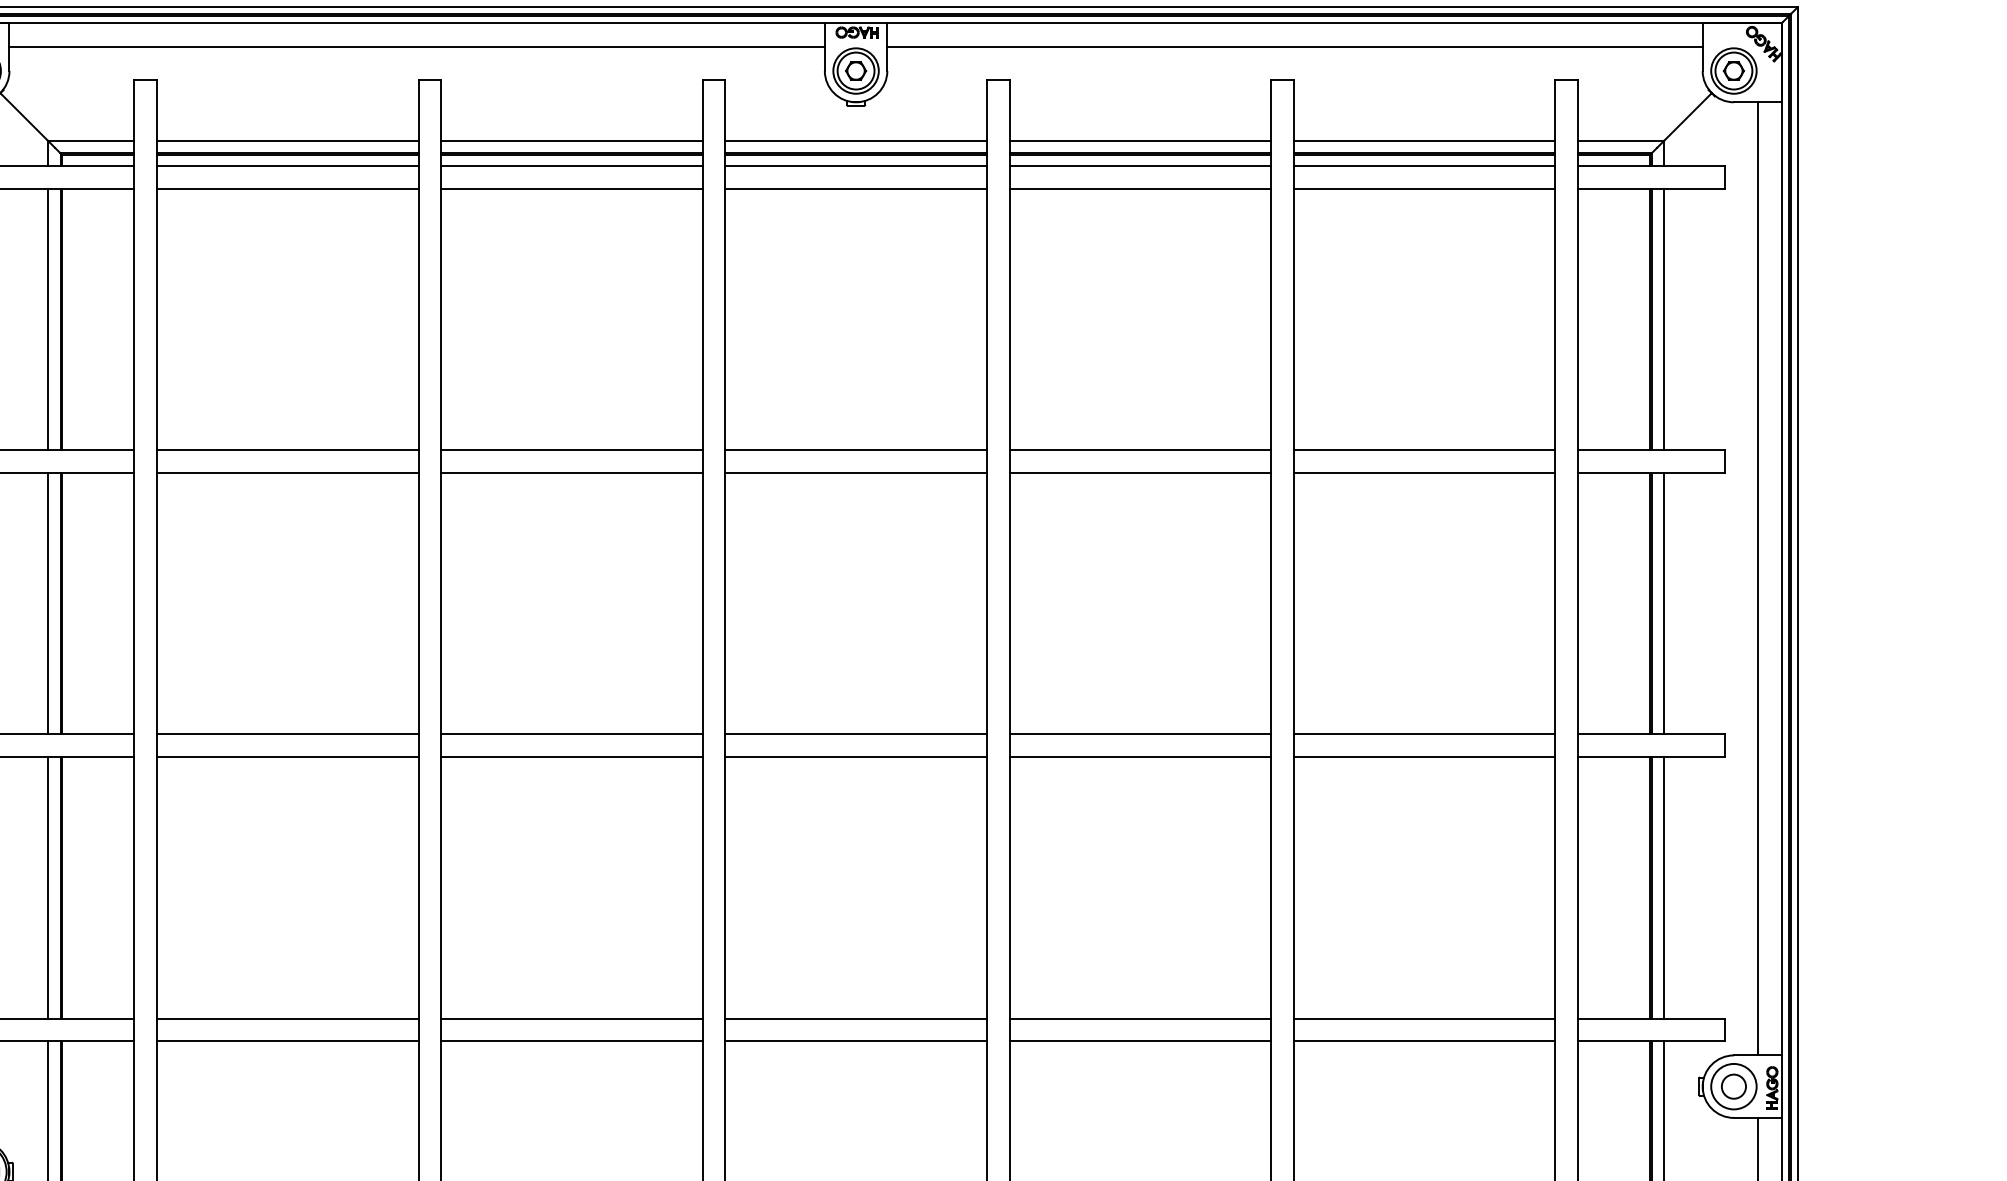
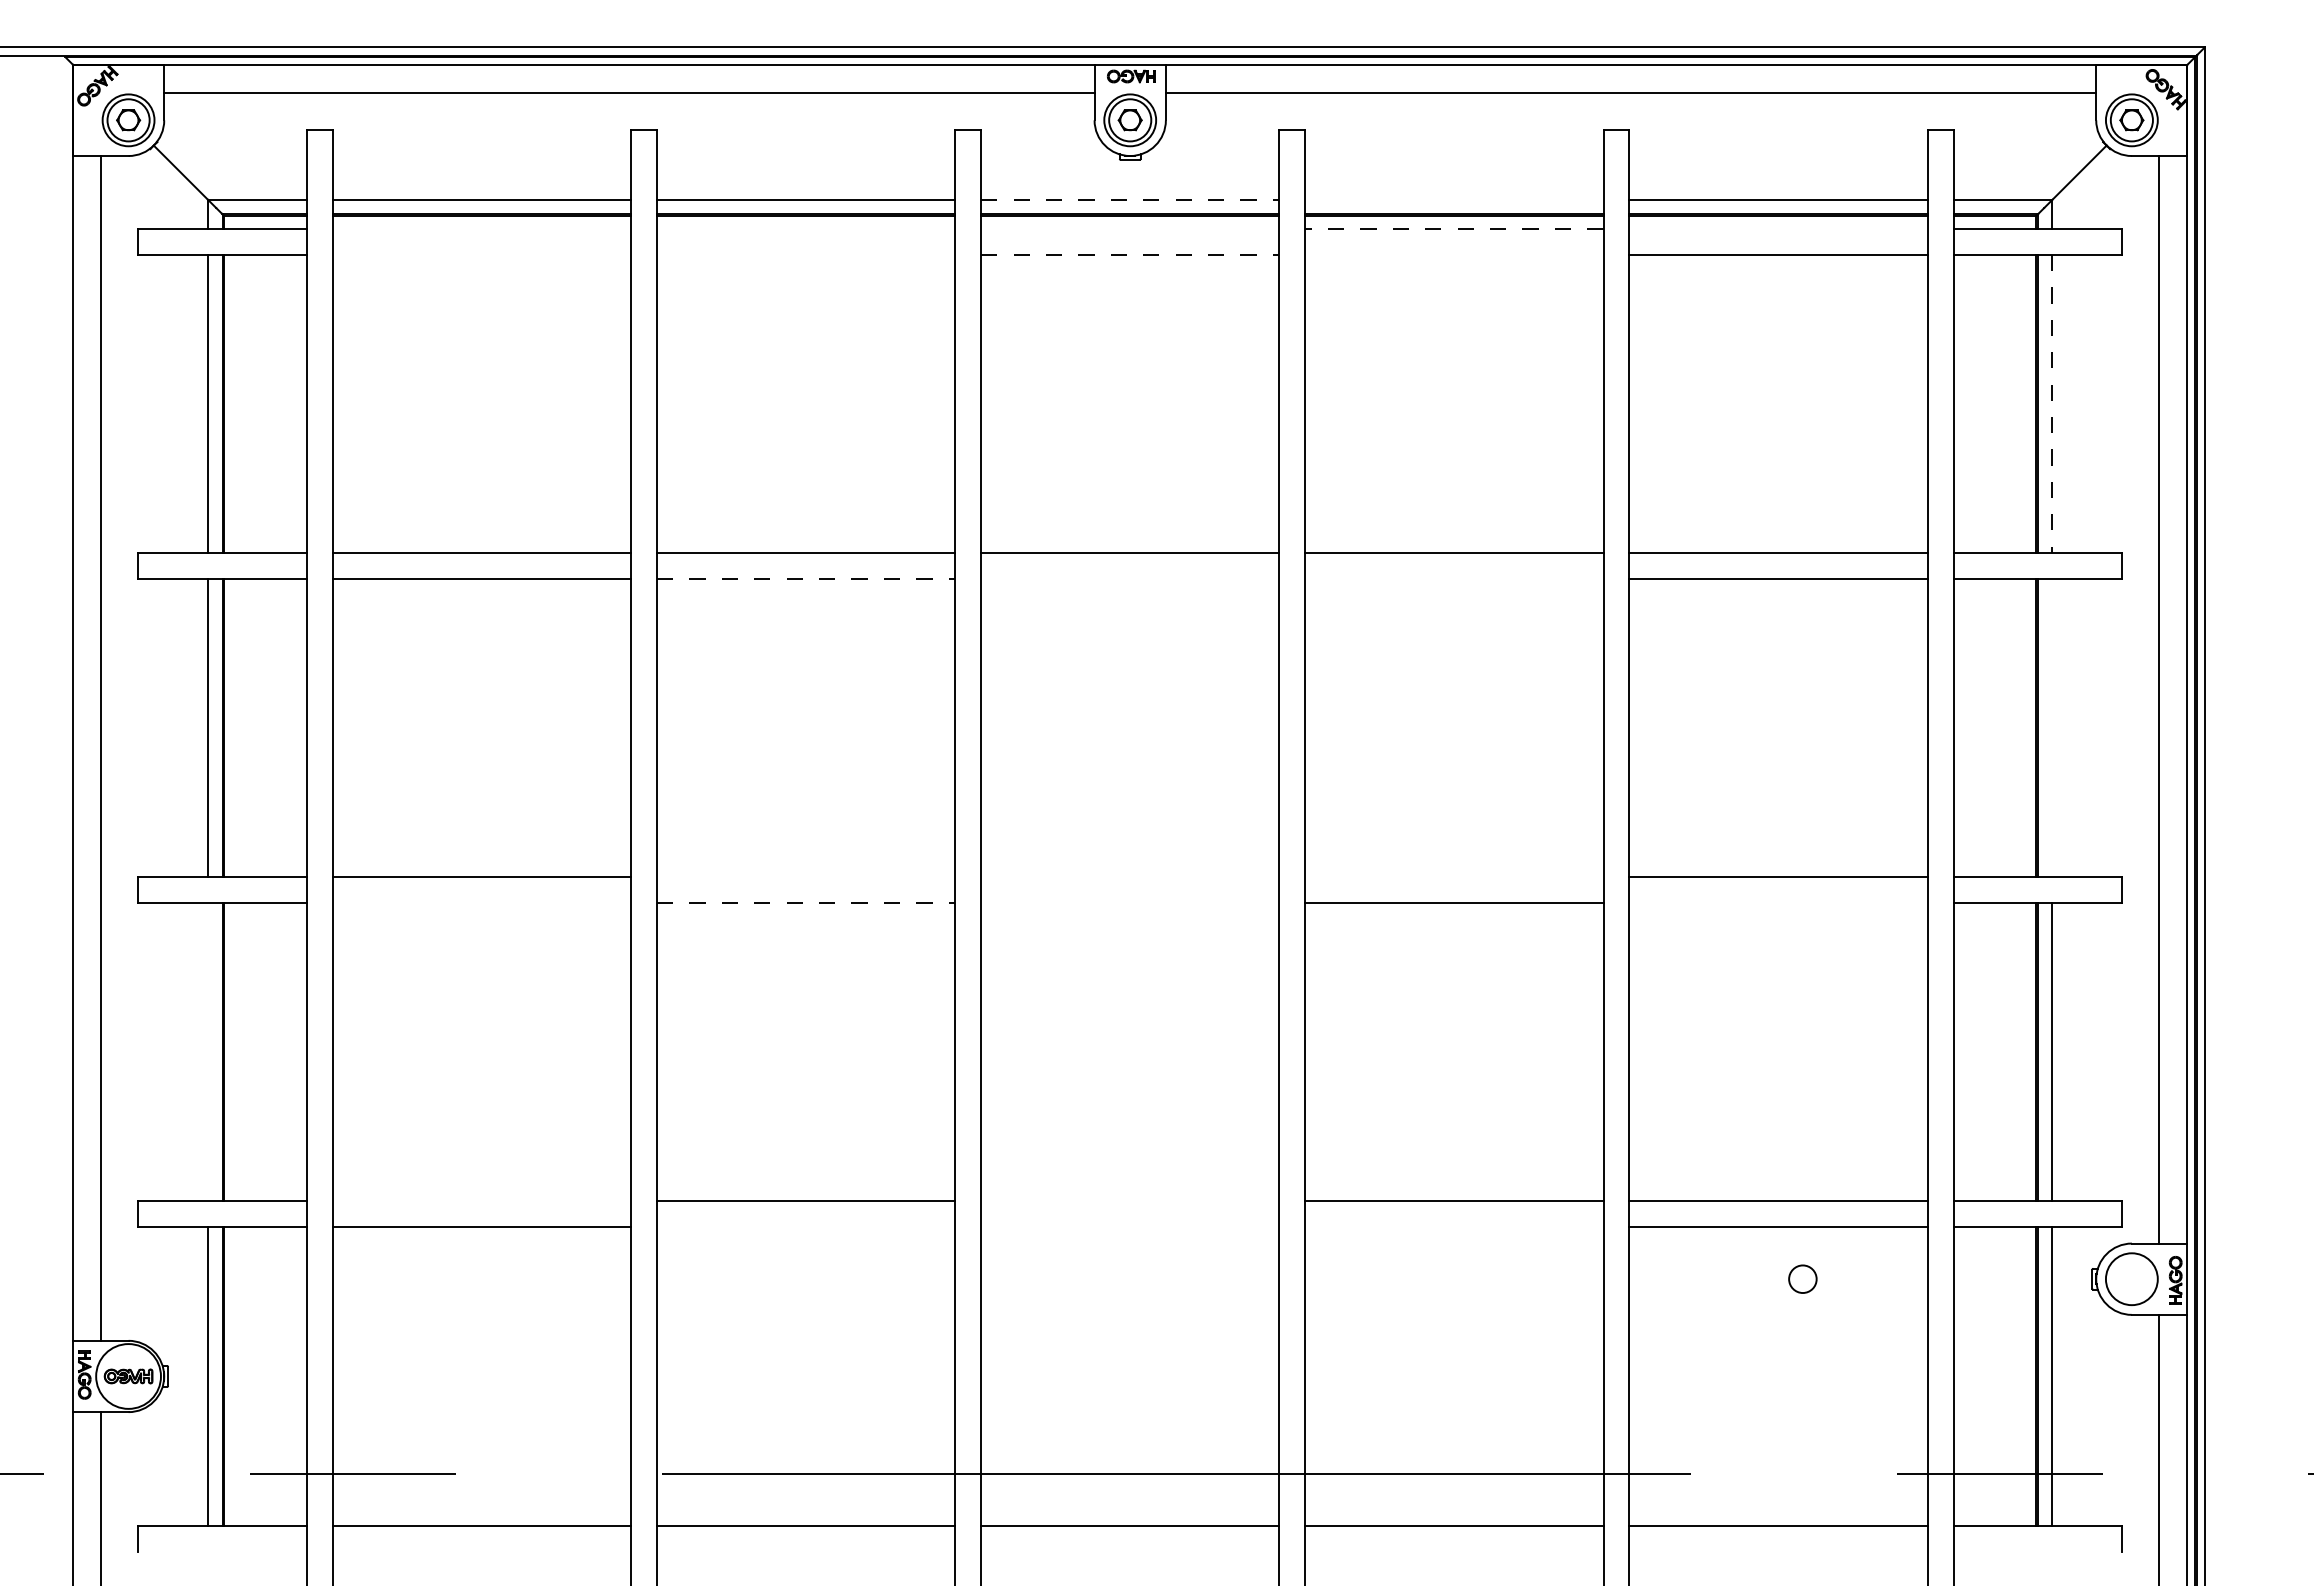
line: (856, 140) -> (1130, 199), solid -> dashed
line: (1140, 140) -> (1454, 199), removed
line: (287, 165) -> (481, 228), removed
line: (571, 165) -> (805, 228), removed
line: (856, 165) -> (1130, 228), removed
line: (1139, 165) -> (1453, 228), solid -> dashed
line: (1424, 165) -> (1778, 228), removed
line: (287, 188) -> (481, 254), removed
line: (571, 188) -> (805, 254), removed
line: (856, 188) -> (1130, 254), solid -> dashed
line: (1140, 188) -> (1454, 254), removed
line: (1664, 320) -> (2052, 404), solid -> dashed
line: (572, 473) -> (806, 579), solid -> dashed
line: (856, 473) -> (1130, 579), removed
line: (1140, 473) -> (1454, 579), removed
line: (1664, 604) -> (2052, 728), removed
line: (571, 734) -> (805, 877), removed
line: (856, 734) -> (1130, 877), removed
line: (1140, 734) -> (1454, 877), removed
line: (287, 757) -> (481, 903), removed
line: (572, 757) -> (806, 903), solid -> dashed
line: (856, 757) -> (1130, 903), removed
line: (1424, 757) -> (1778, 903), removed
line: (48, 887) -> (208, 1052), removed
line: (287, 1018) -> (481, 1201), removed
line: (856, 1018) -> (1130, 1201), removed
line: (571, 1041) -> (805, 1227), removed
line: (856, 1041) -> (1130, 1227), removed
line: (1140, 1041) -> (1454, 1227), removed
circle: (1733, 1086) -> (1802, 1278), moved

